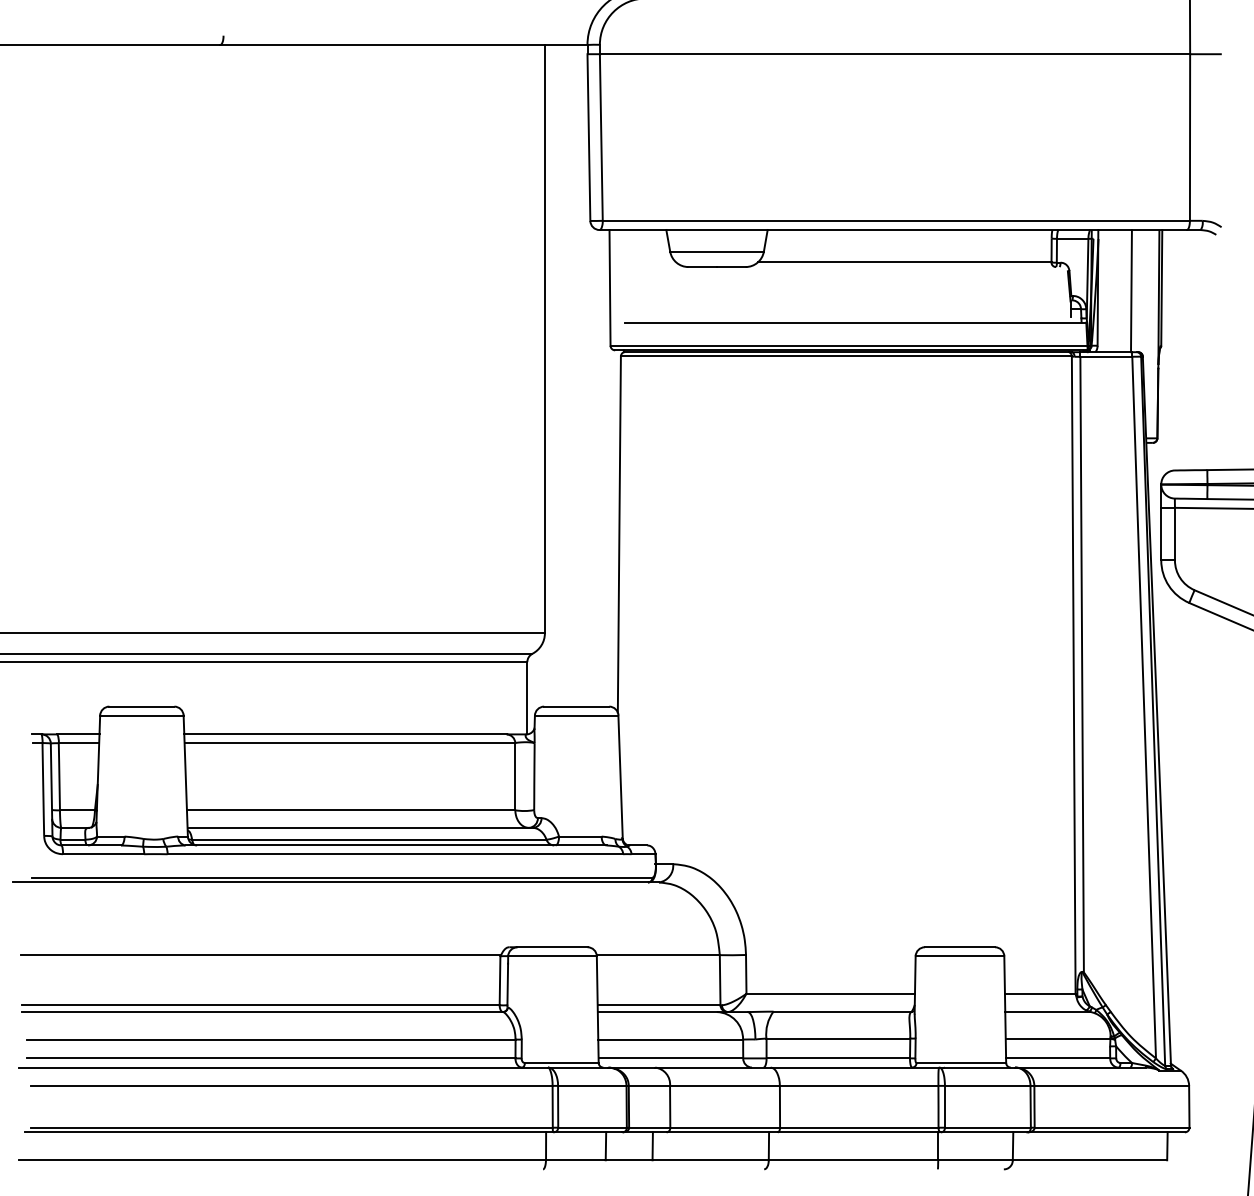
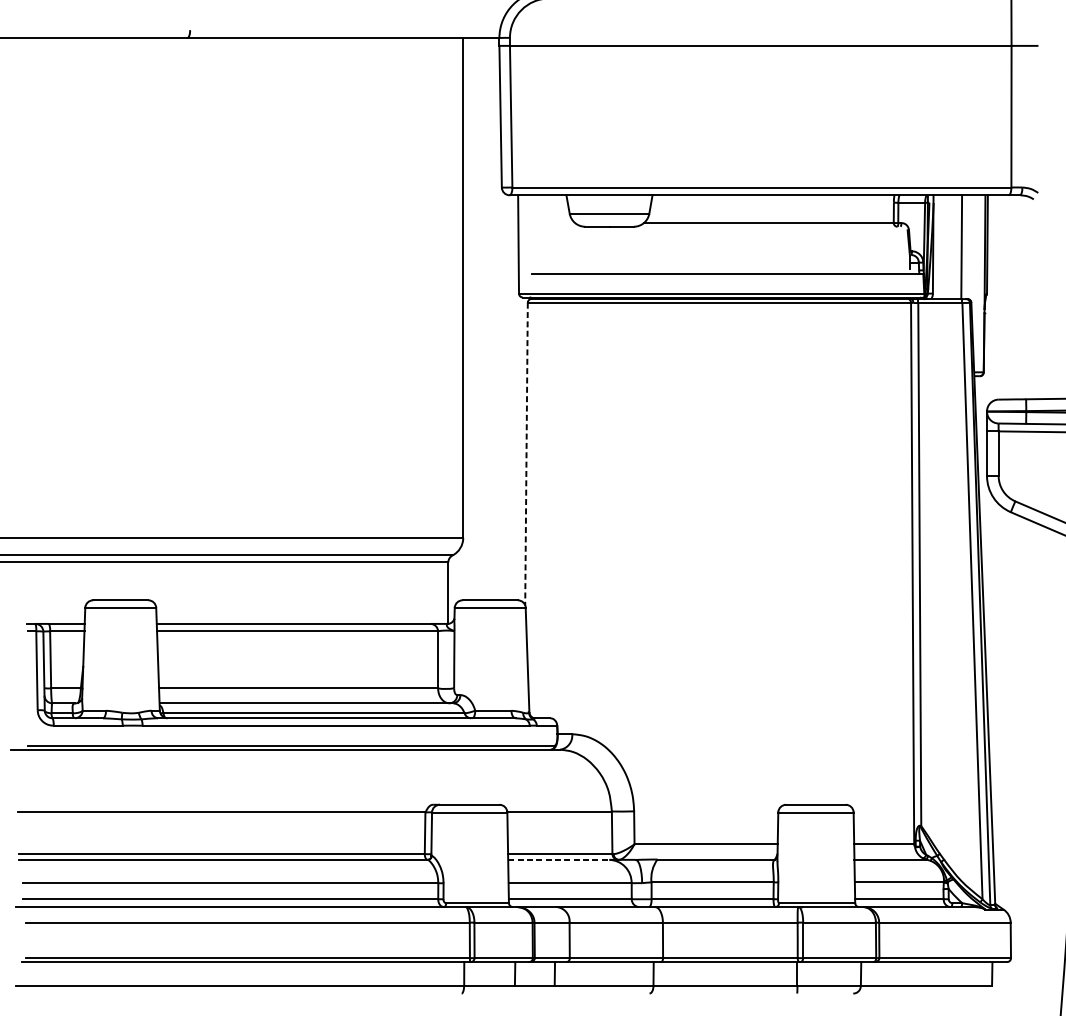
line: (619, 535) -> (526, 454), solid -> dashed
line: (657, 1012) -> (558, 860), solid -> dashed

